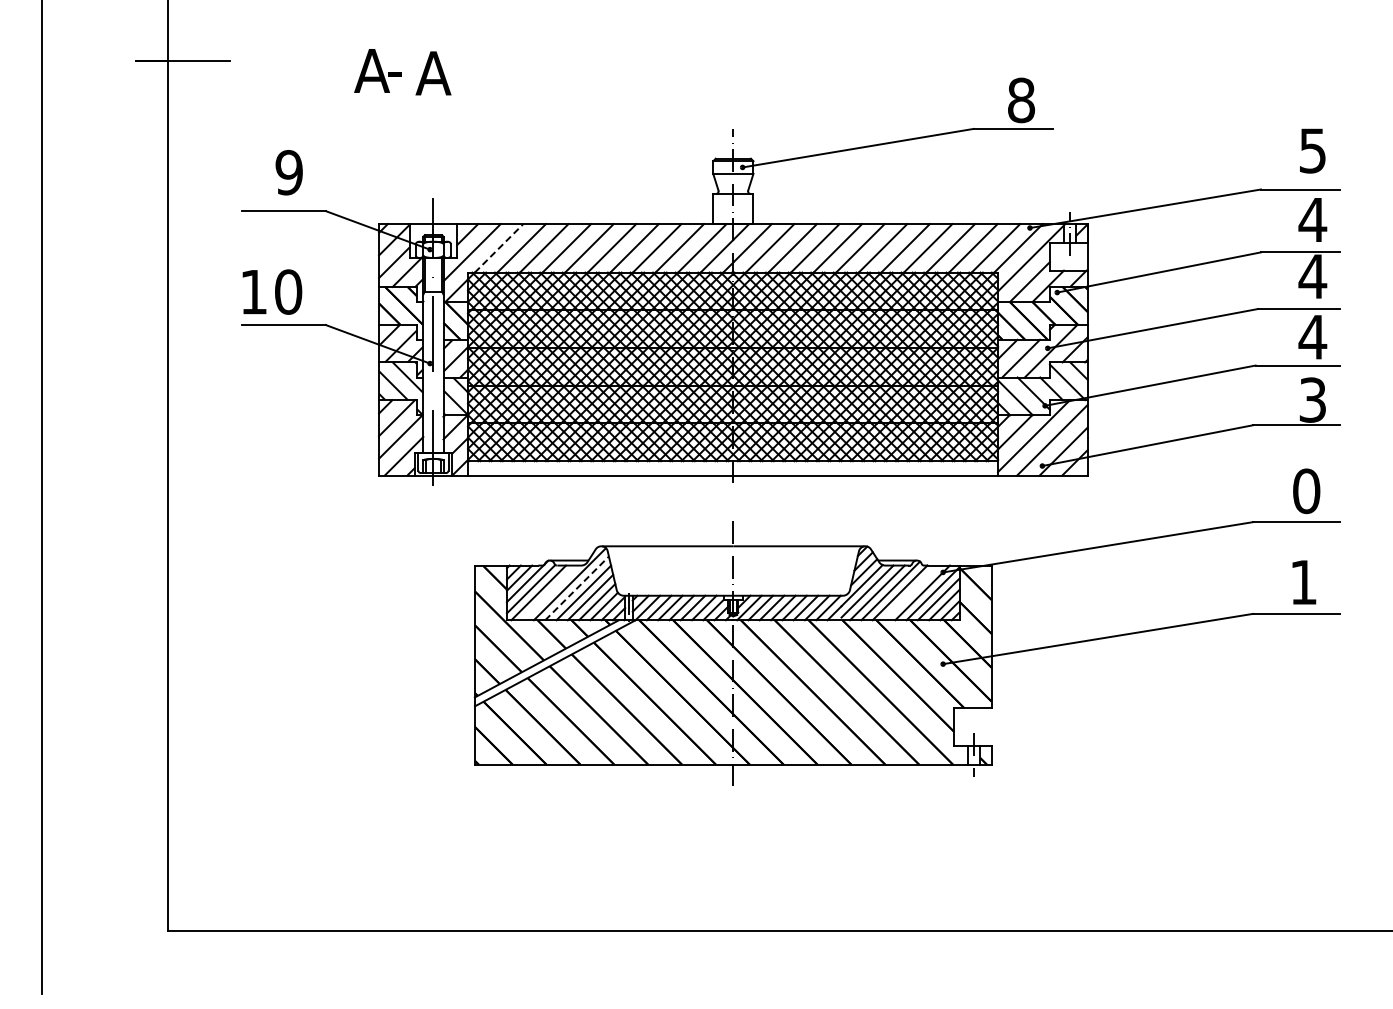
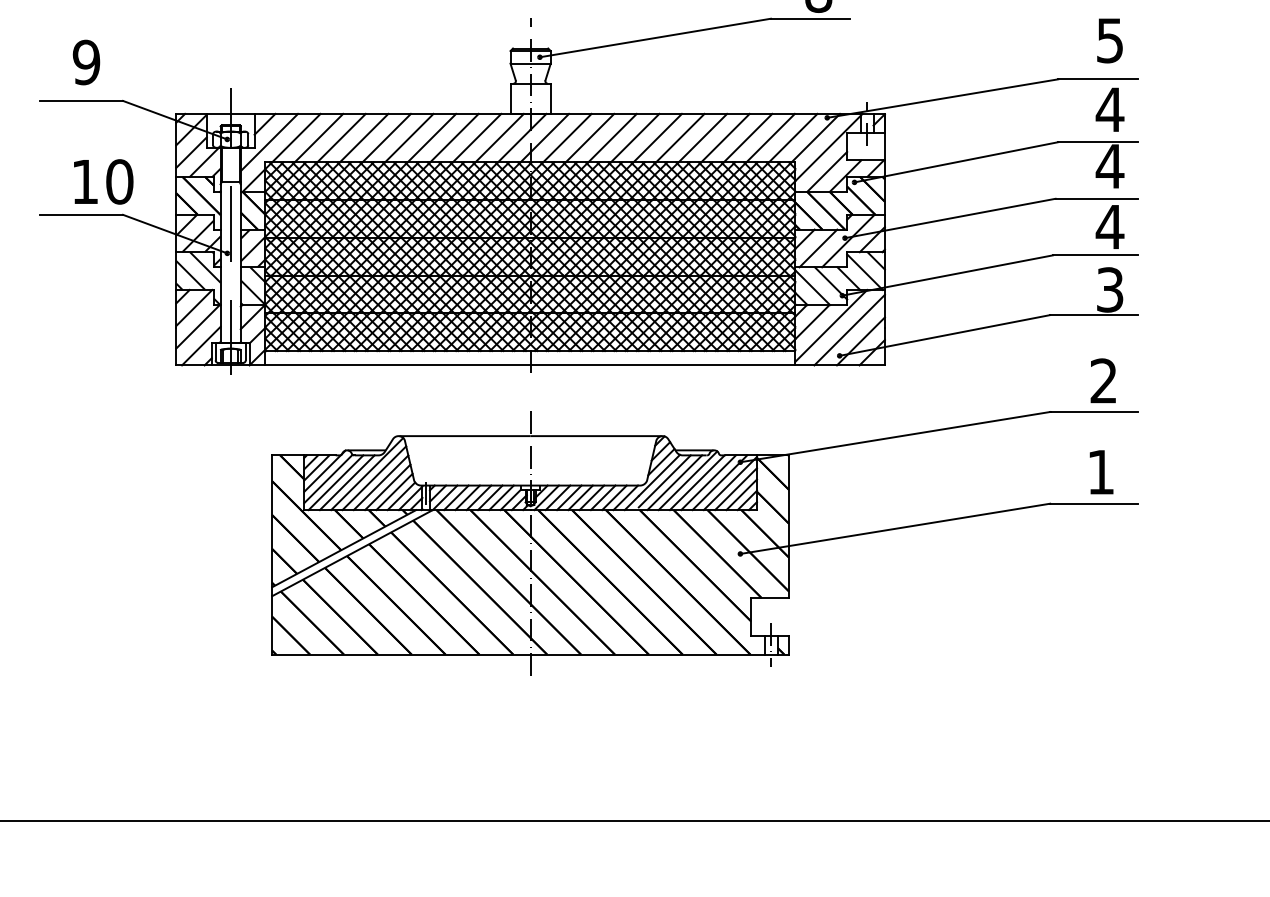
line: (499, 248) -> (296, 138), dashed -> solid
text: (272, 291) -> (103, 181), moved
text: (1306, 491) -> (1103, 381), 0 -> 2
line: (577, 588) -> (374, 478), dashed -> solid
line: (549, 592) -> (346, 482), added
line: (910, 592) -> (707, 482), added

